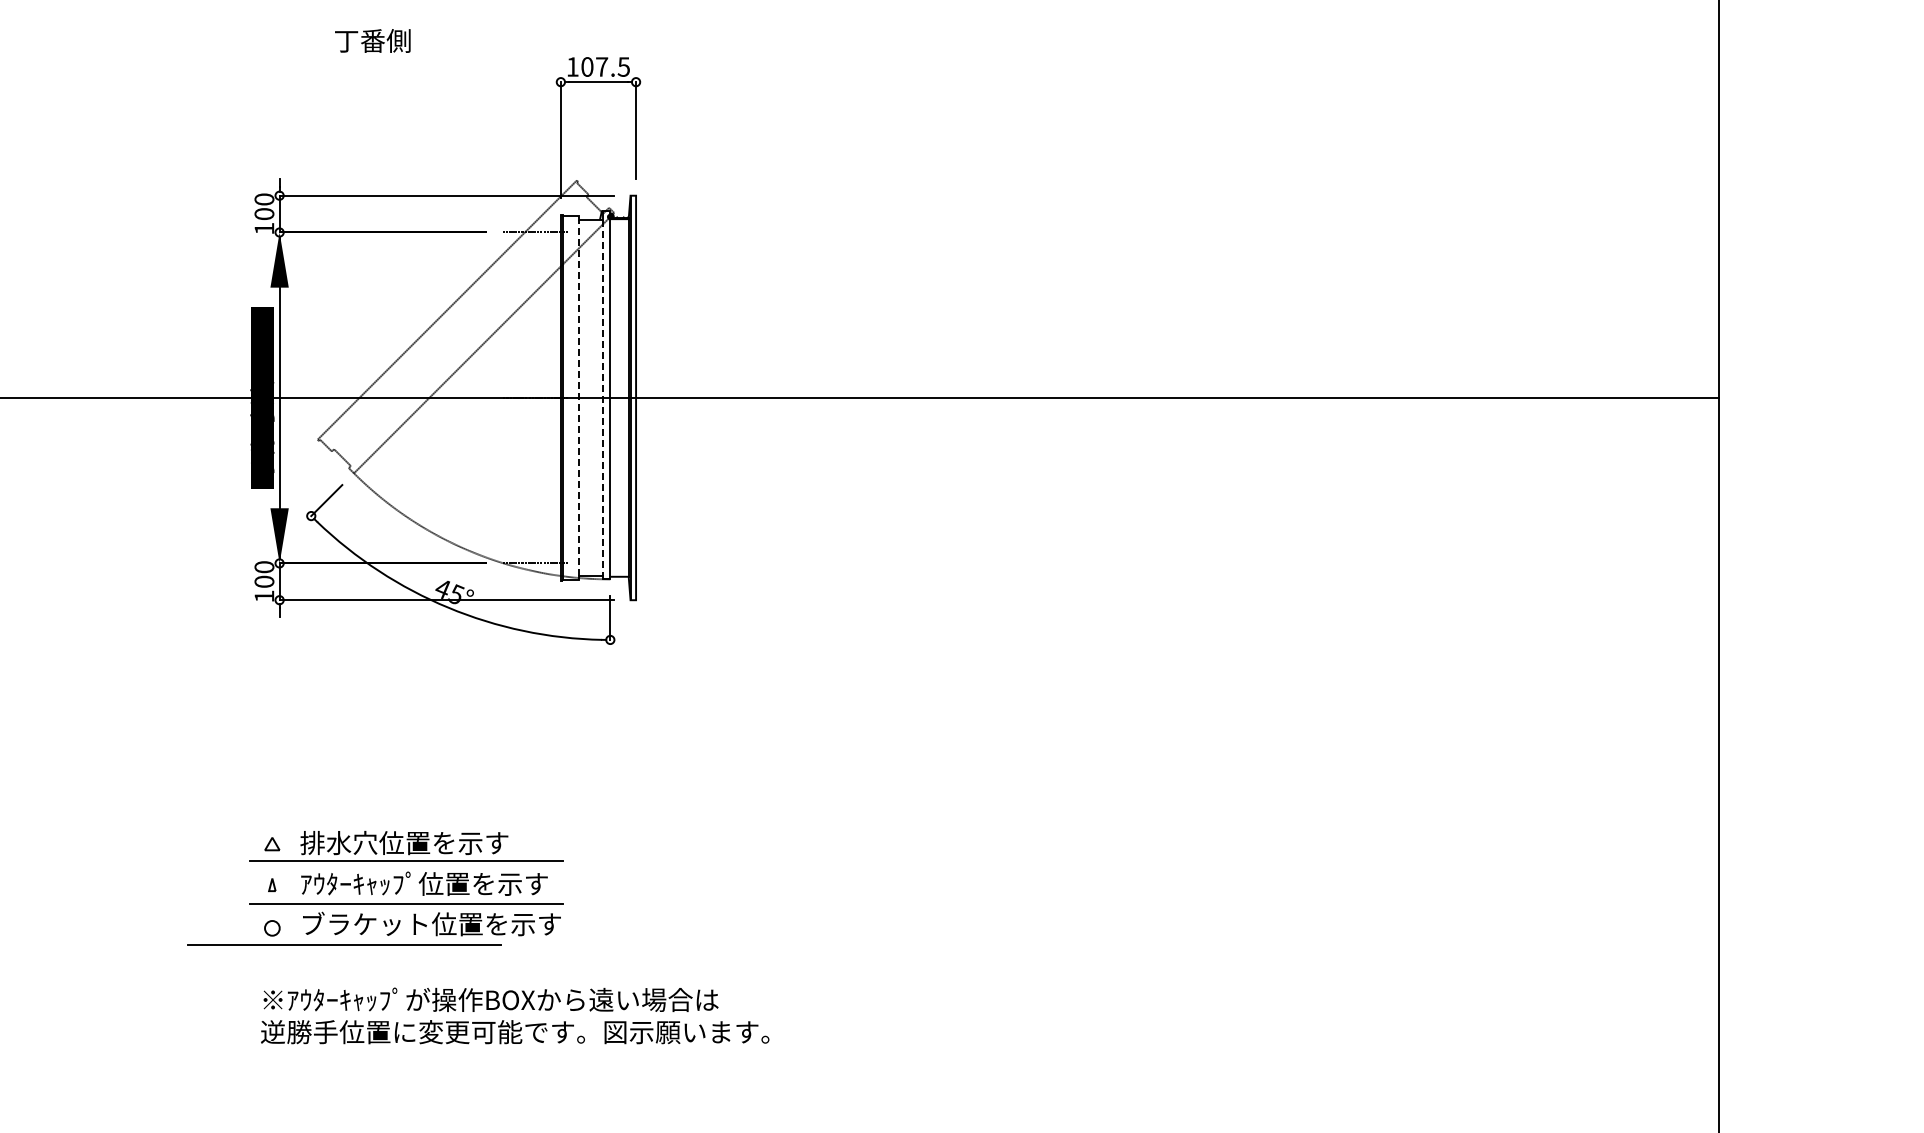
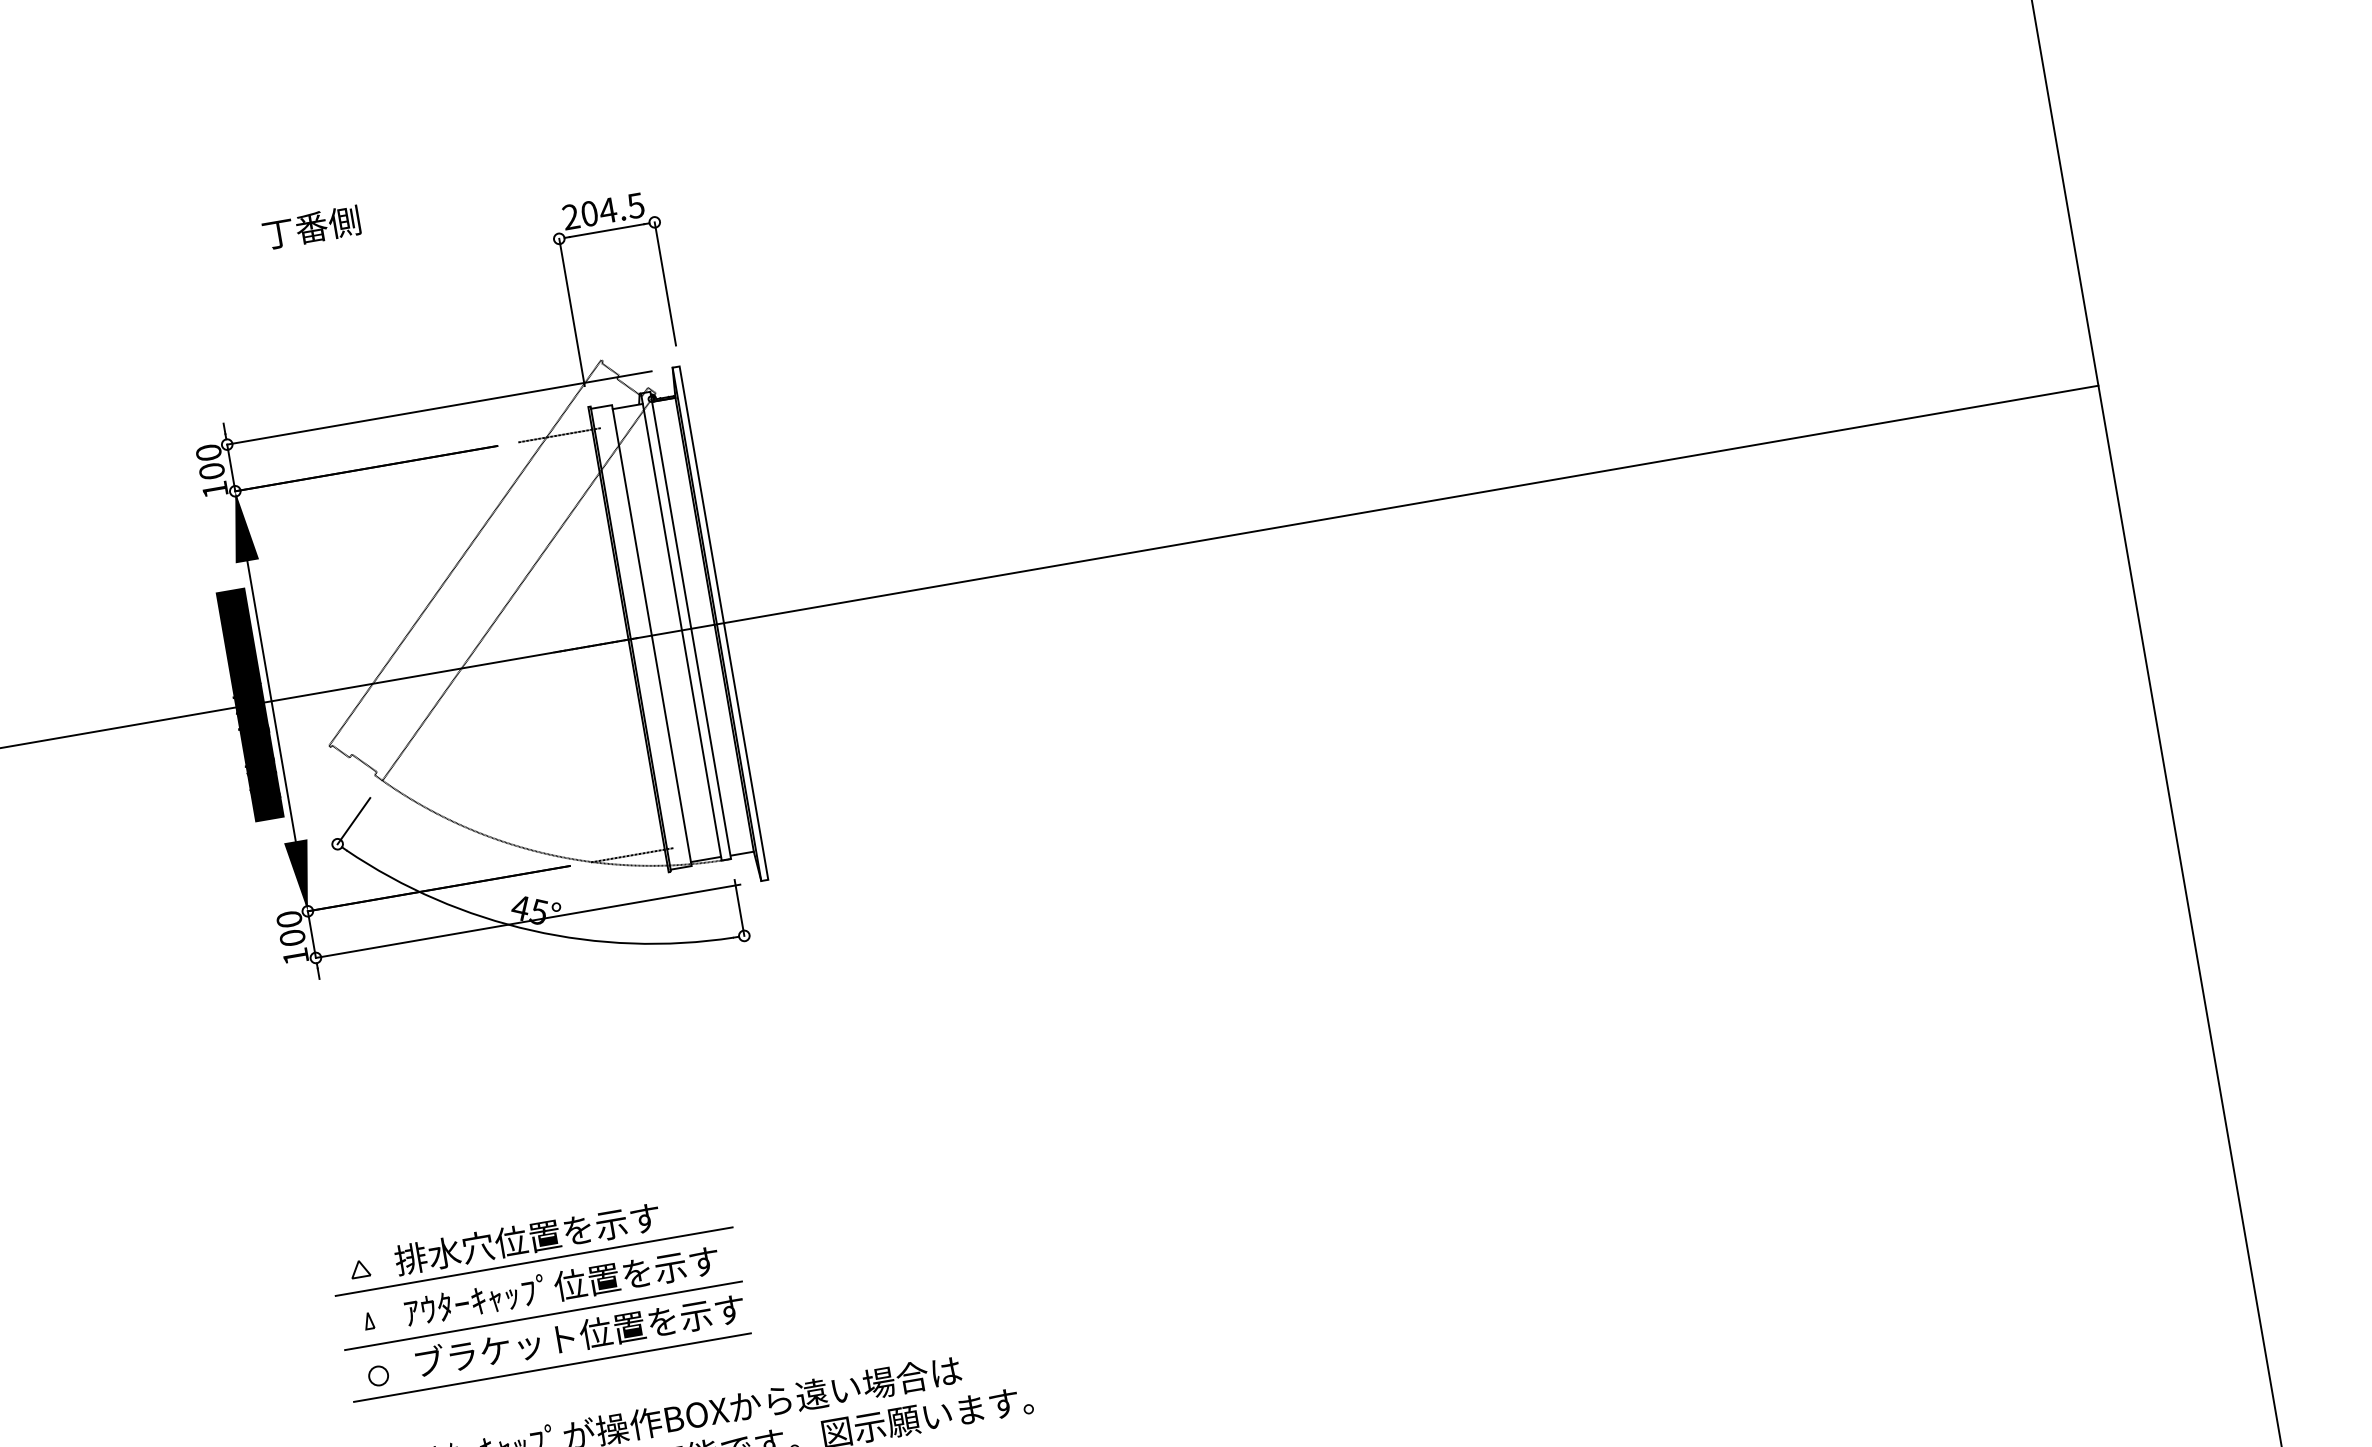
text: (587, 66) -> (589, 213), 107.5 -> 204.5
line: (579, 397) -> (652, 634), dashed -> solid
line: (602, 398) -> (681, 631), dashed -> solid
line: (344, 944) -> (552, 1367), moved

